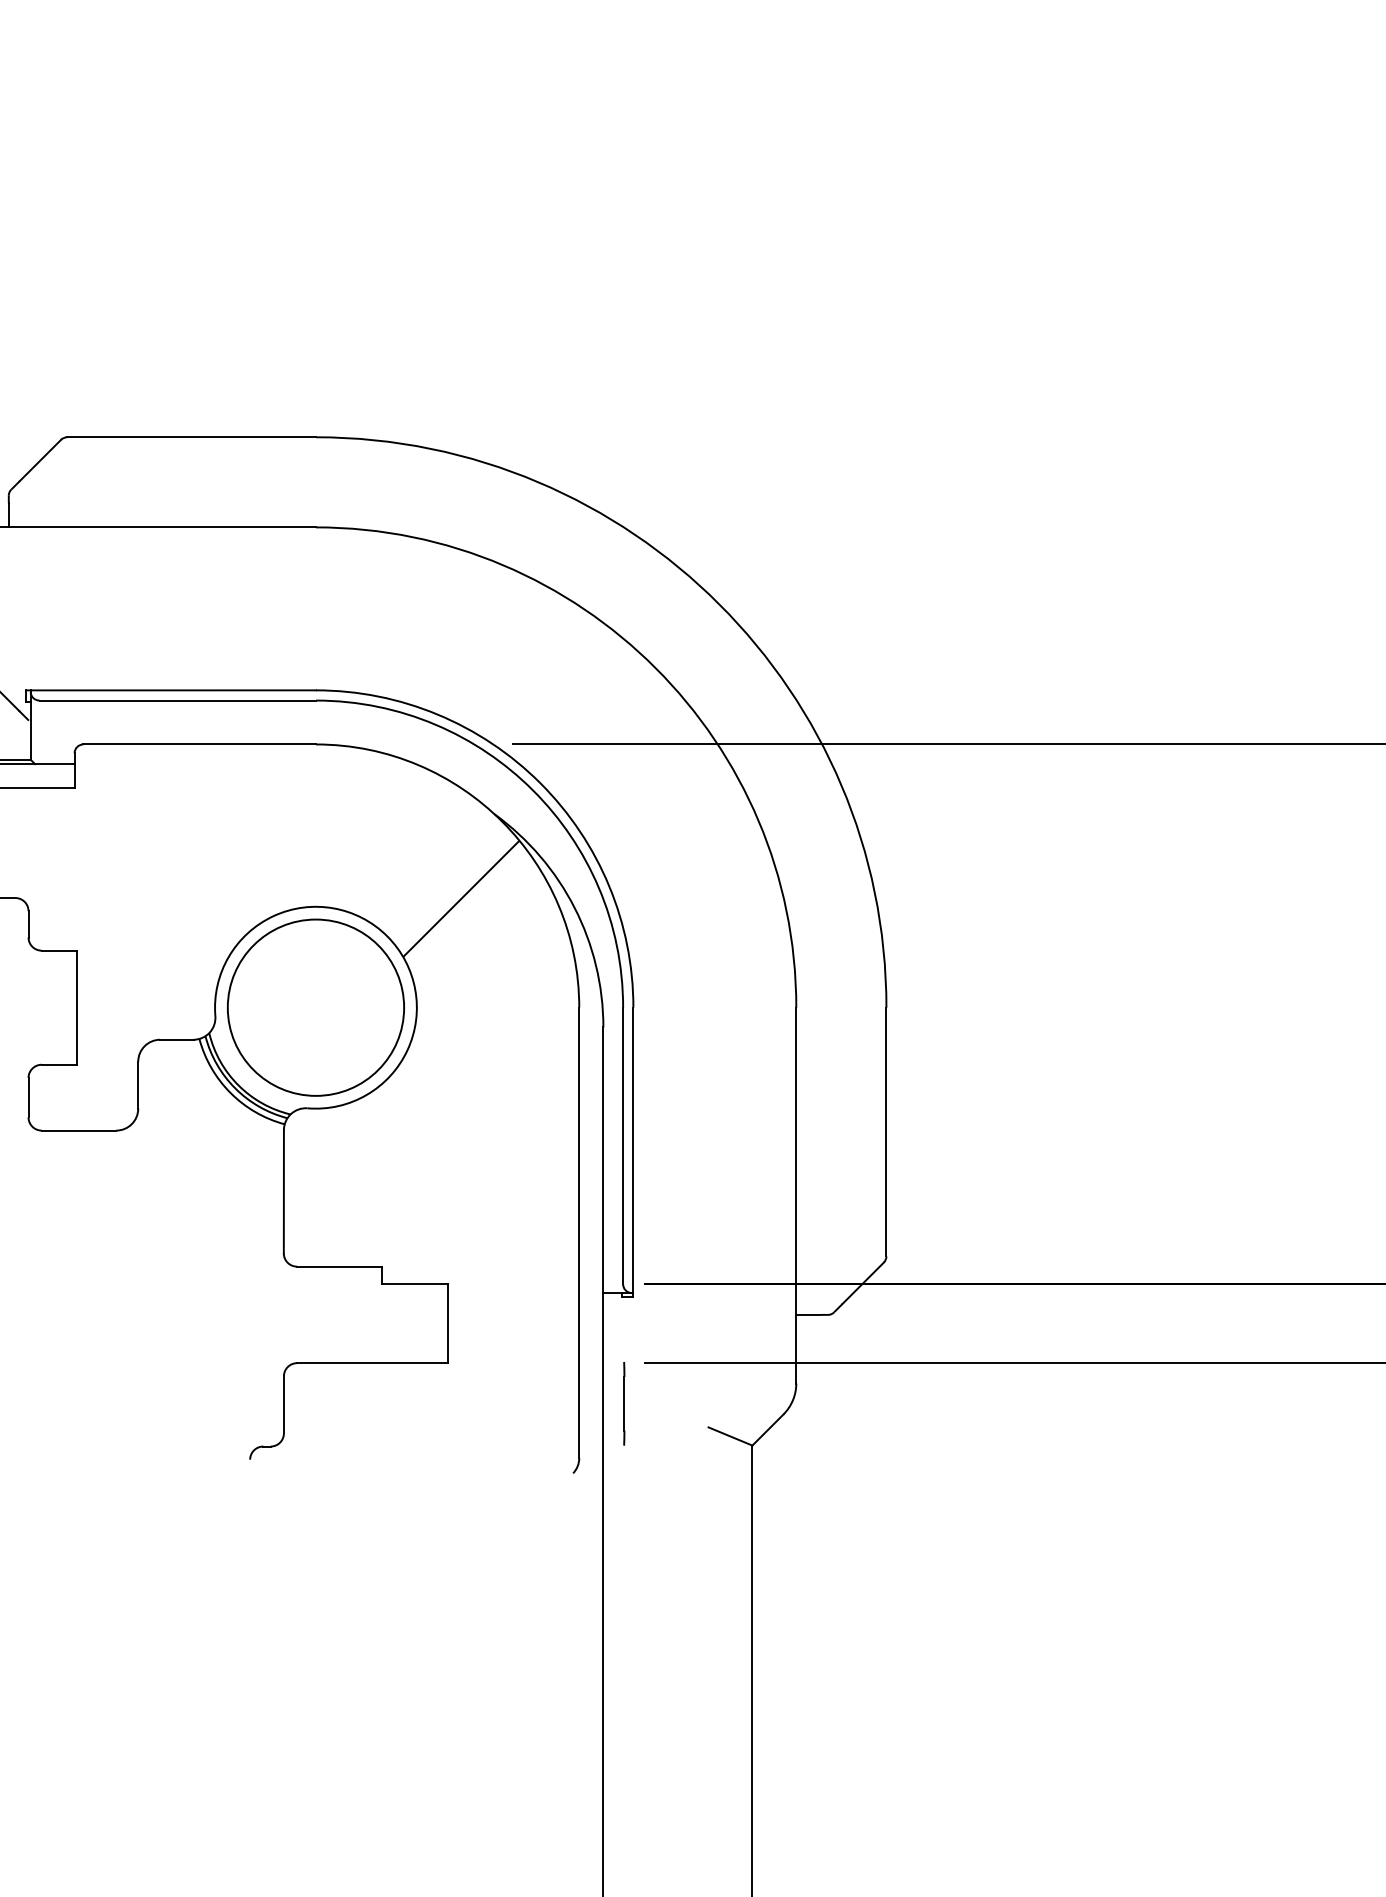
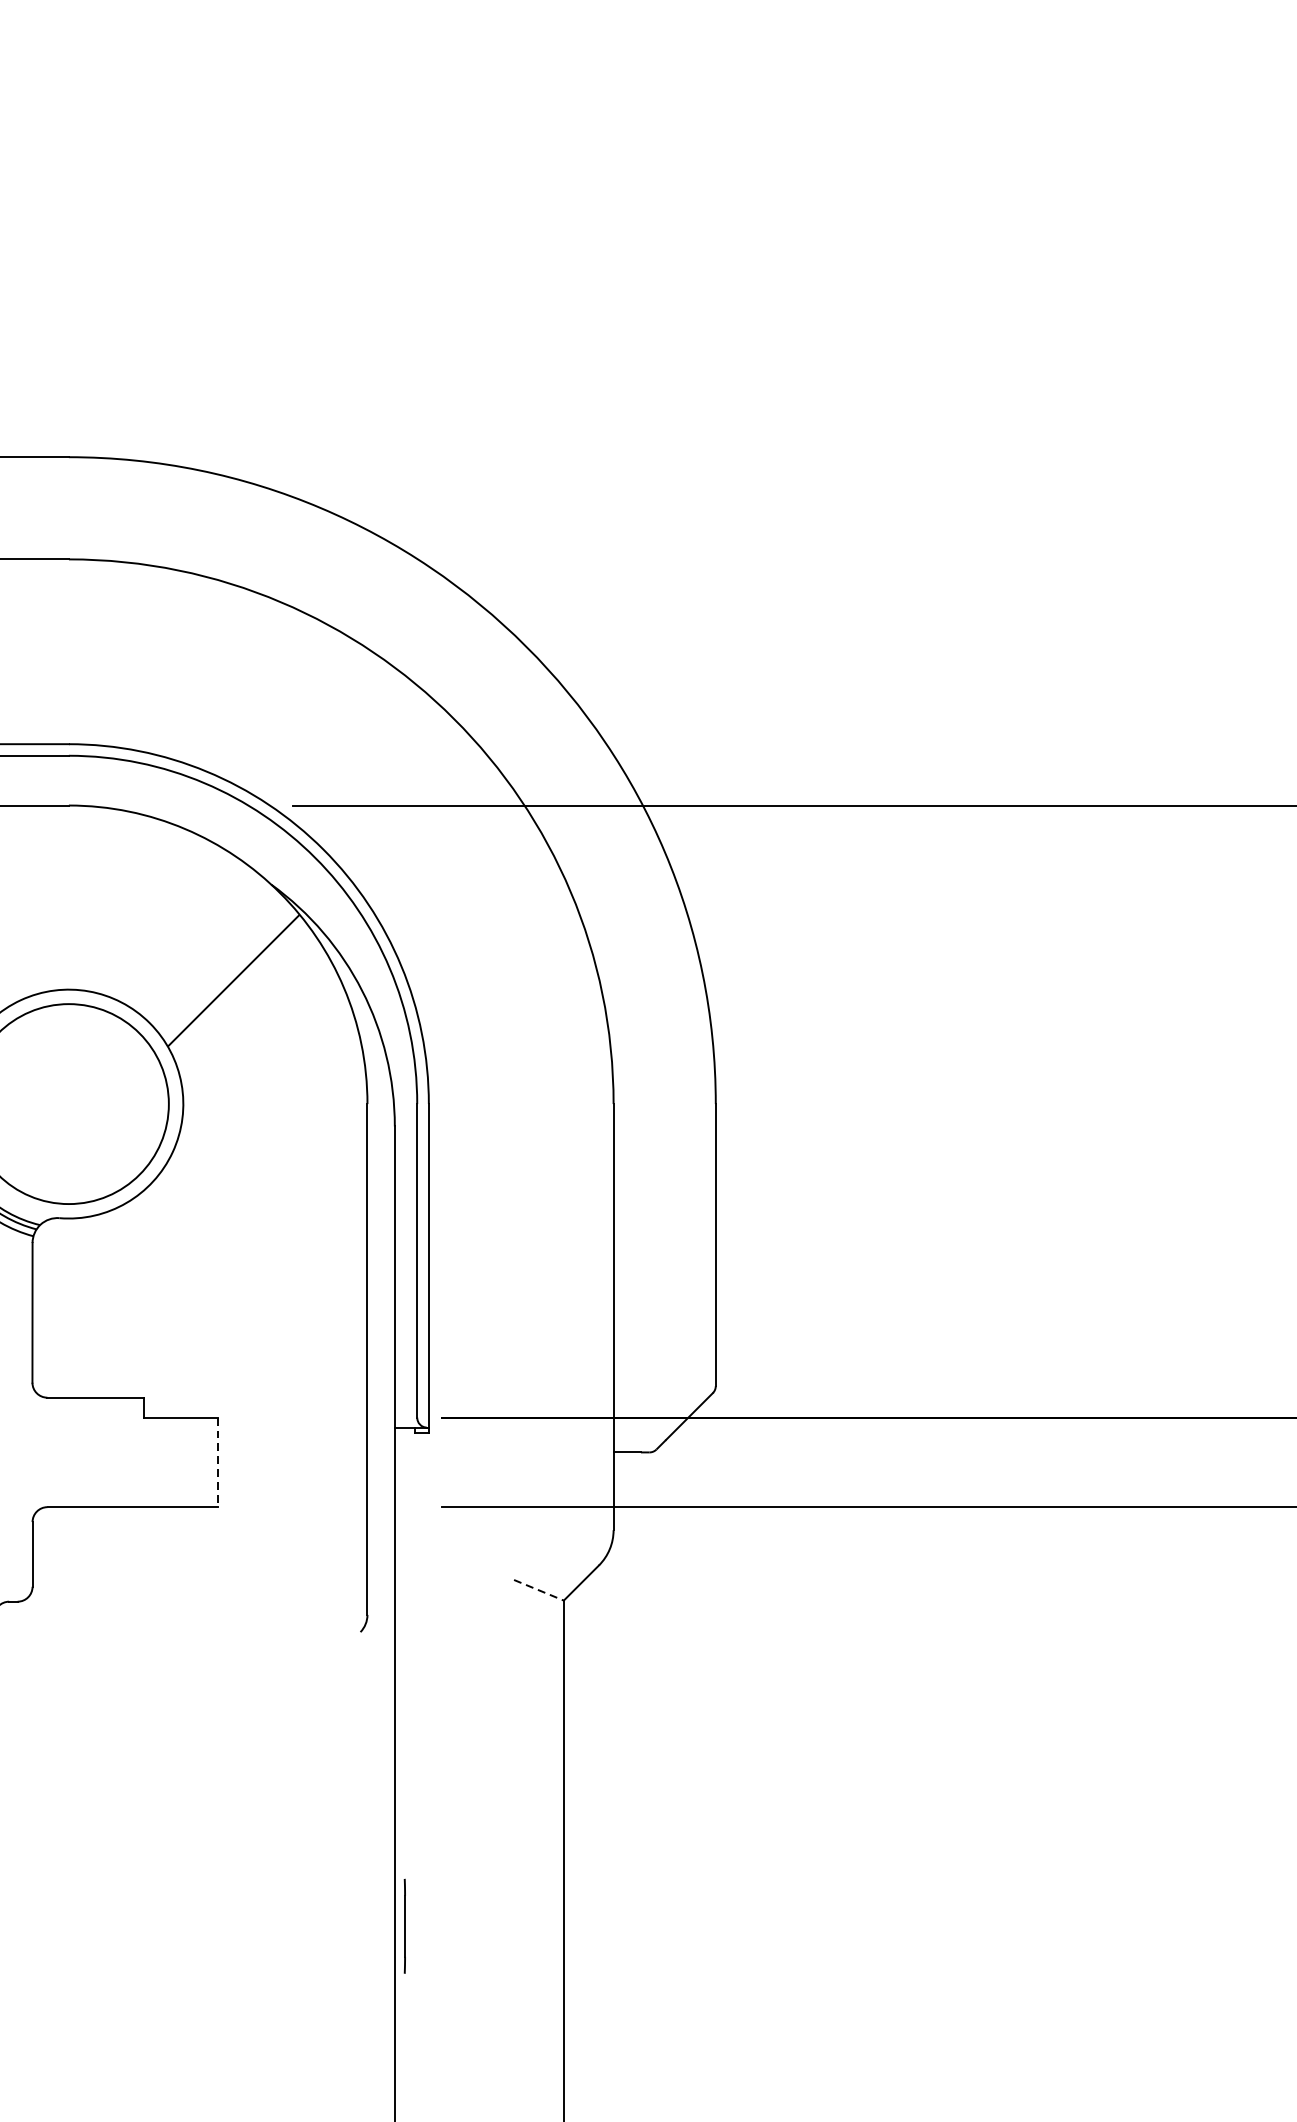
line: (447, 1324) -> (218, 1463), solid -> dashed
line: (624, 1403) -> (405, 1925), moved
line: (730, 1436) -> (538, 1590), solid -> dashed

